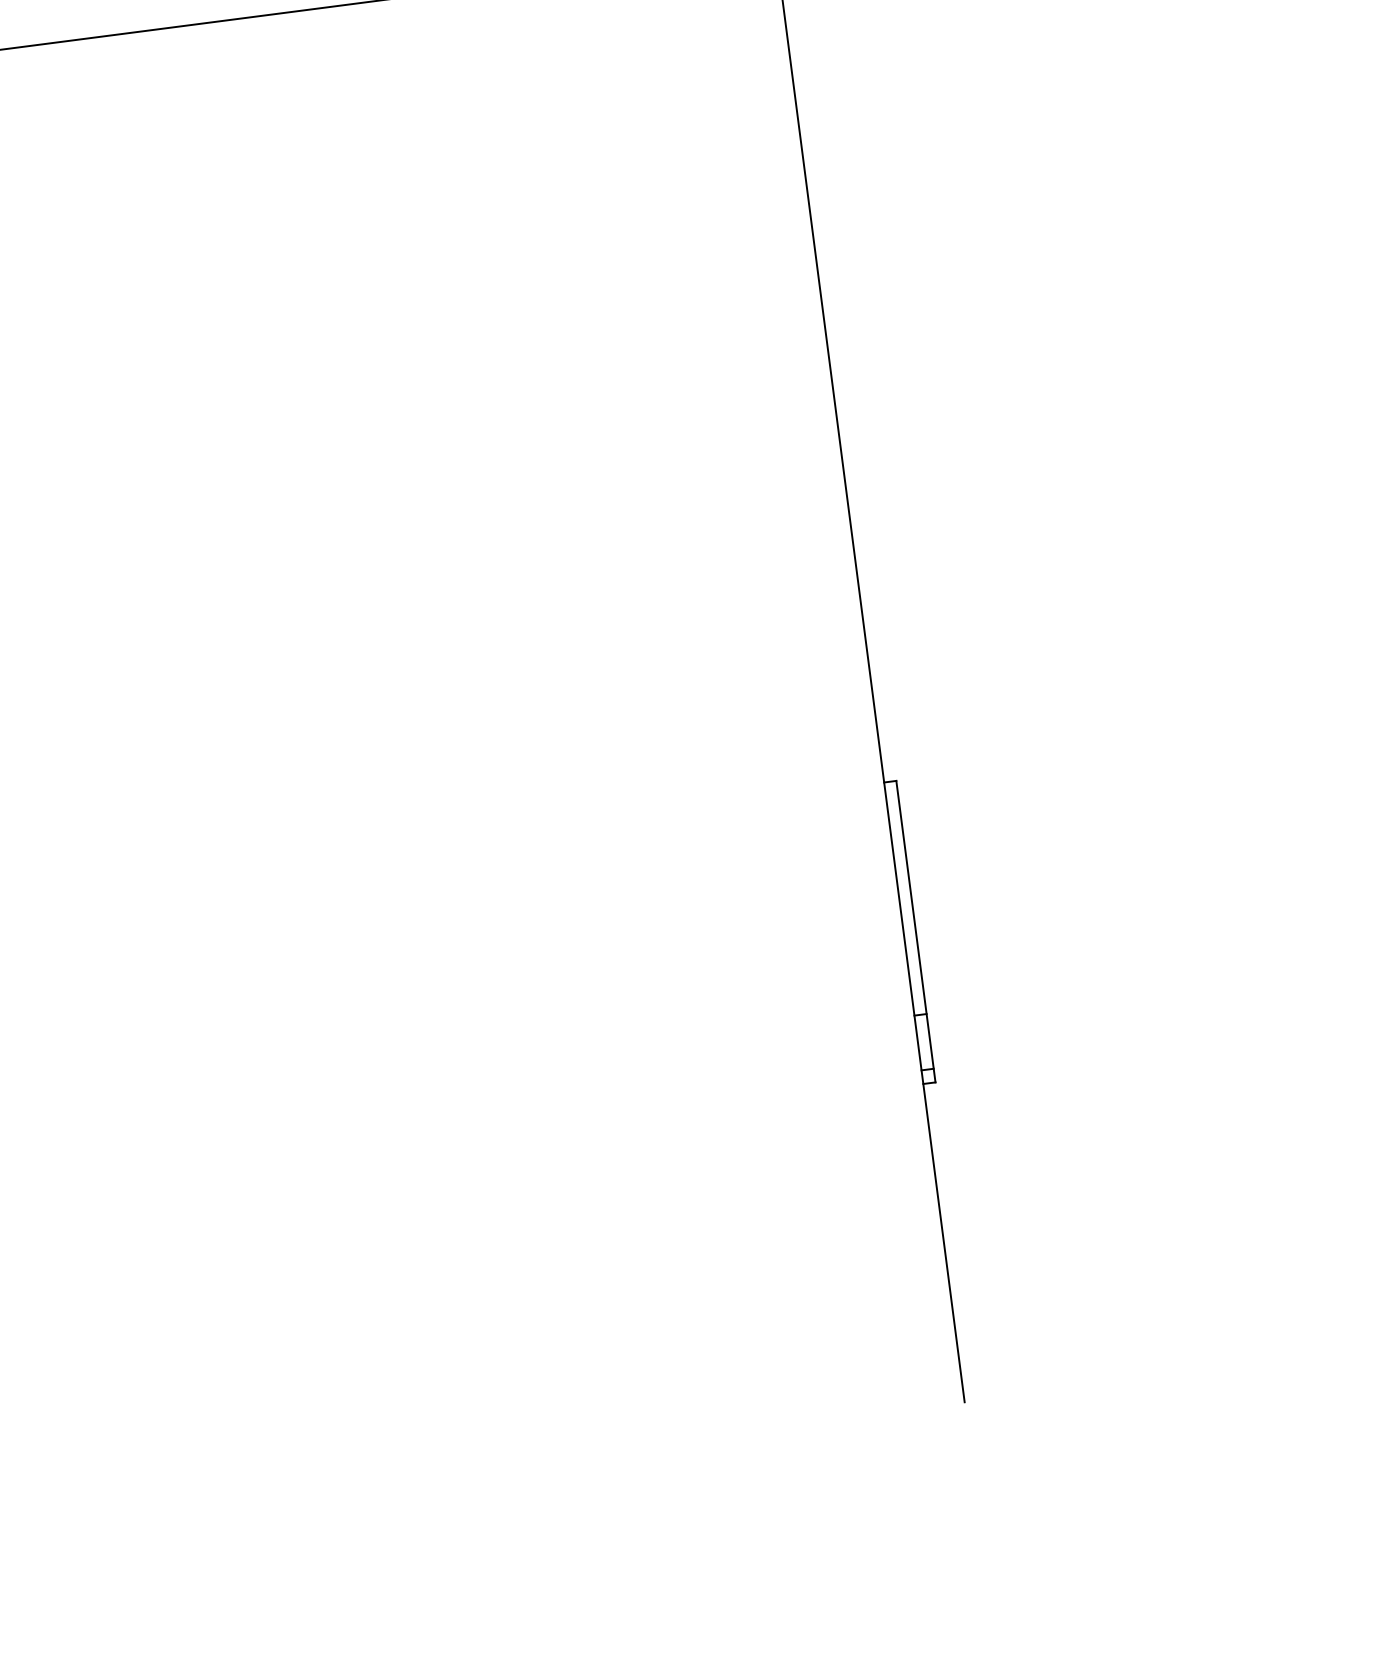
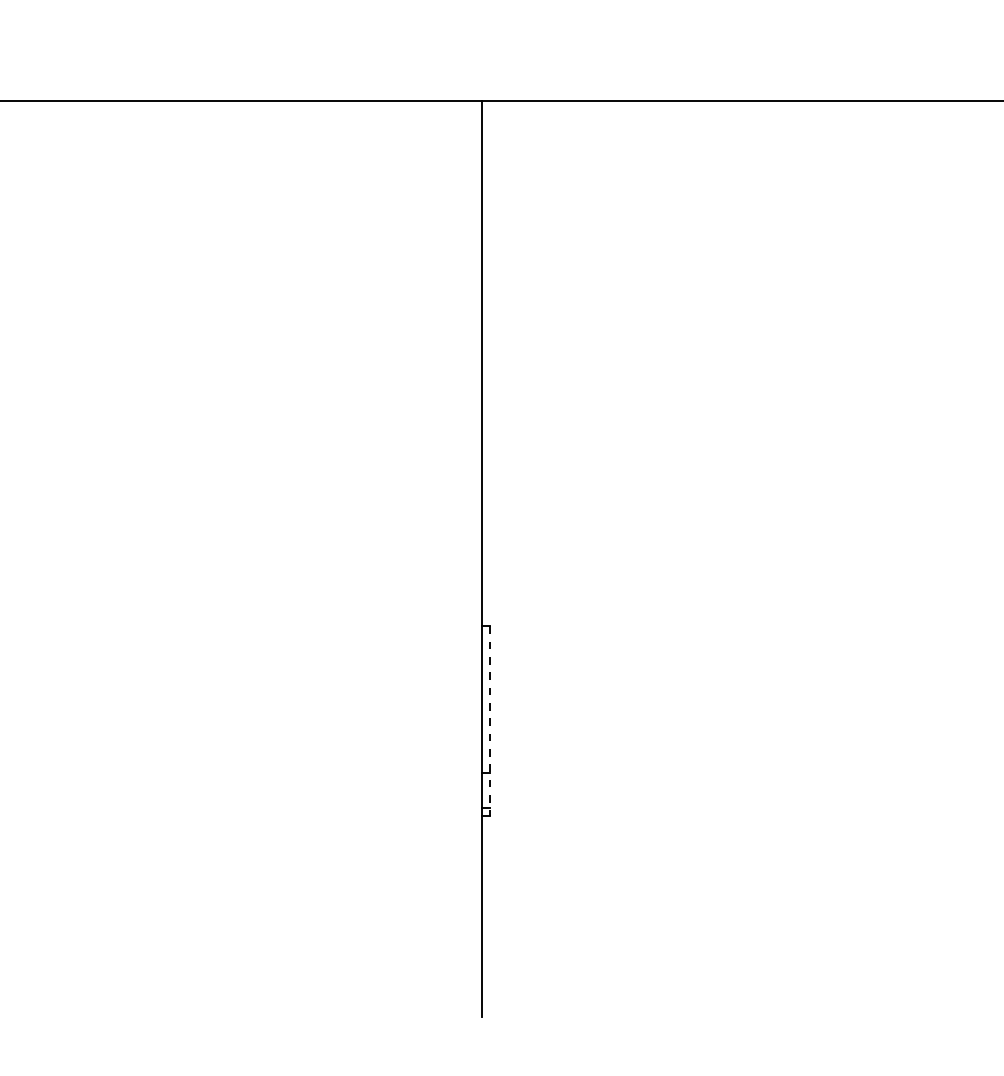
line: (915, 932) -> (489, 721), solid -> dashed

